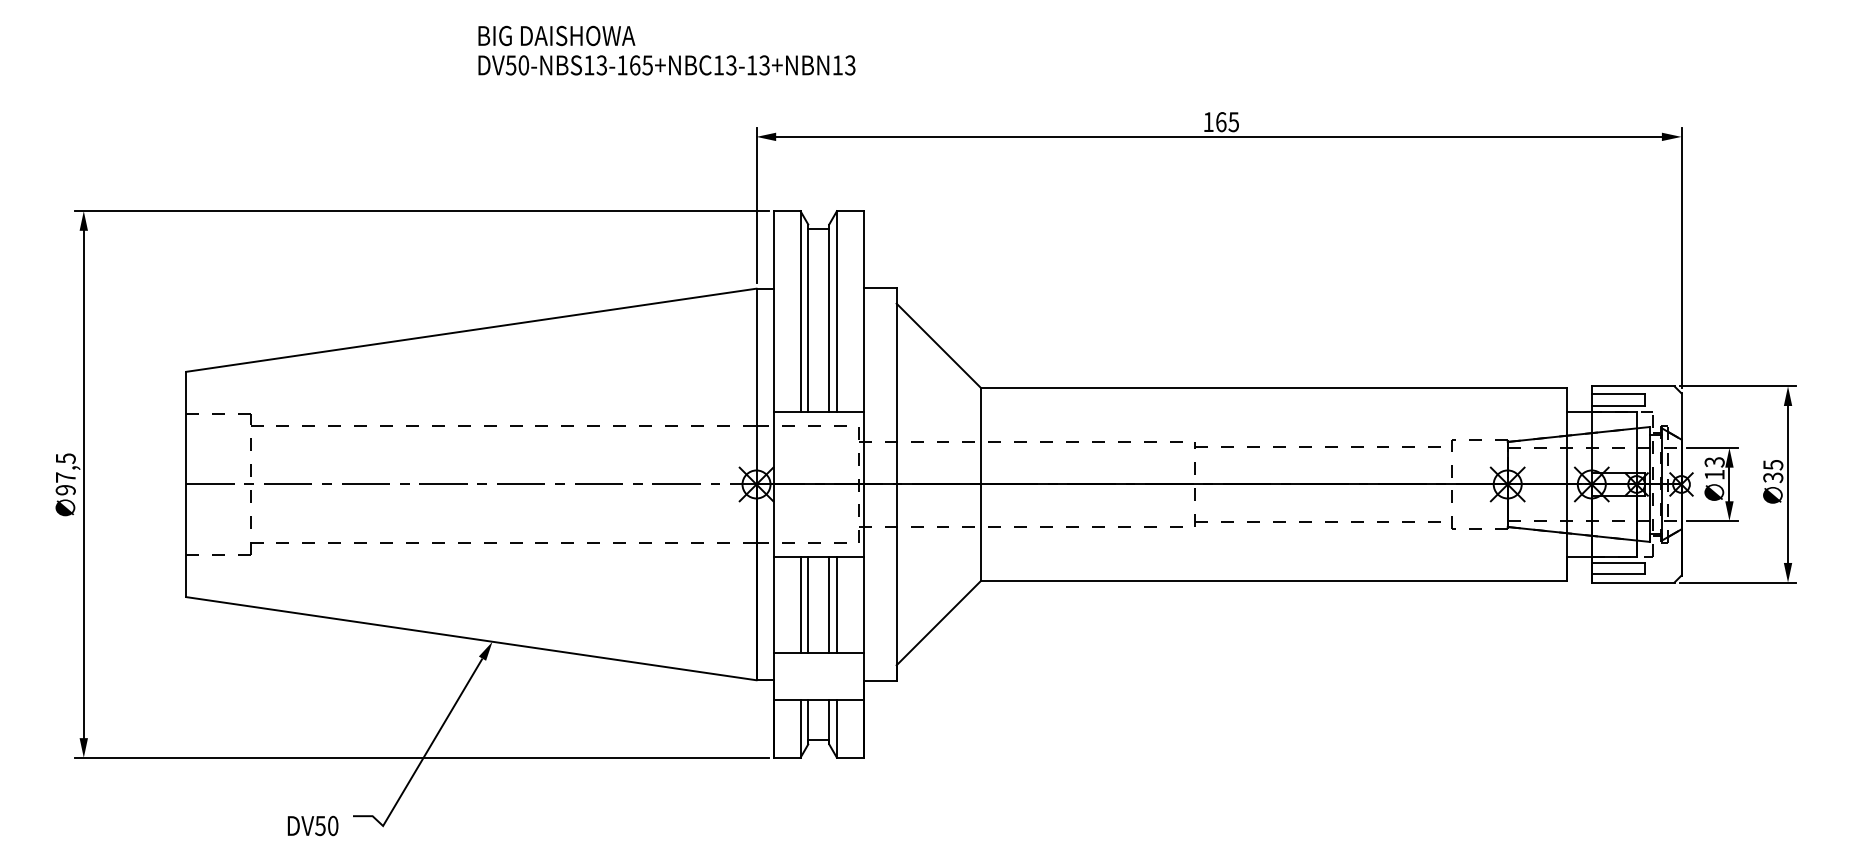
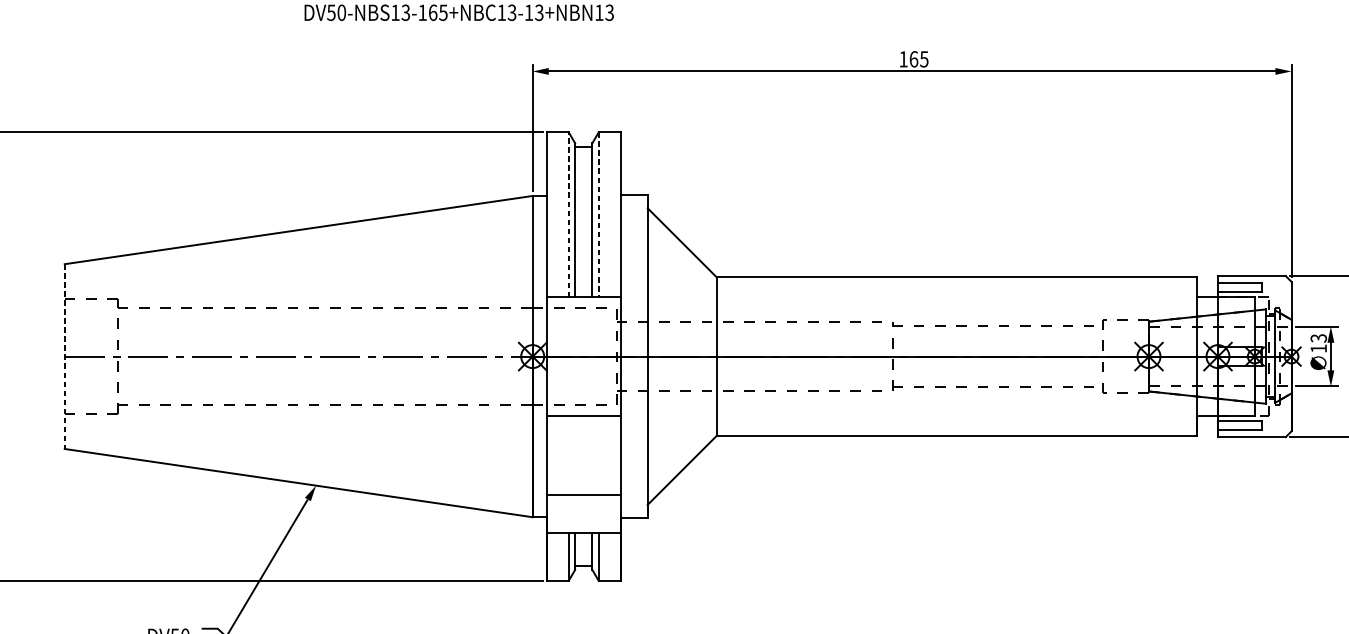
line: (800, 311) -> (568, 214), solid -> dashed
line: (836, 311) -> (598, 214), solid -> dashed
line: (186, 484) -> (65, 356), solid -> dashed
line: (800, 604) -> (568, 455), removed
line: (808, 604) -> (575, 455), removed
line: (829, 604) -> (592, 455), removed
line: (836, 604) -> (598, 455), removed

